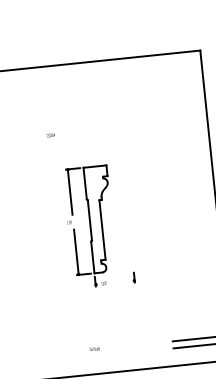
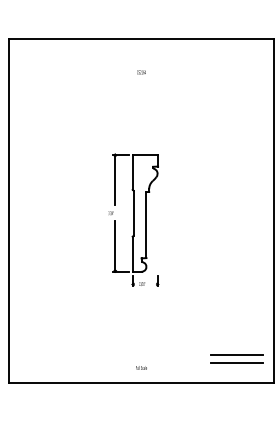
text: (50, 135) -> (141, 72), moved
part: (133, 277) -> (157, 280), moved
text: (94, 348) -> (141, 367), moved

